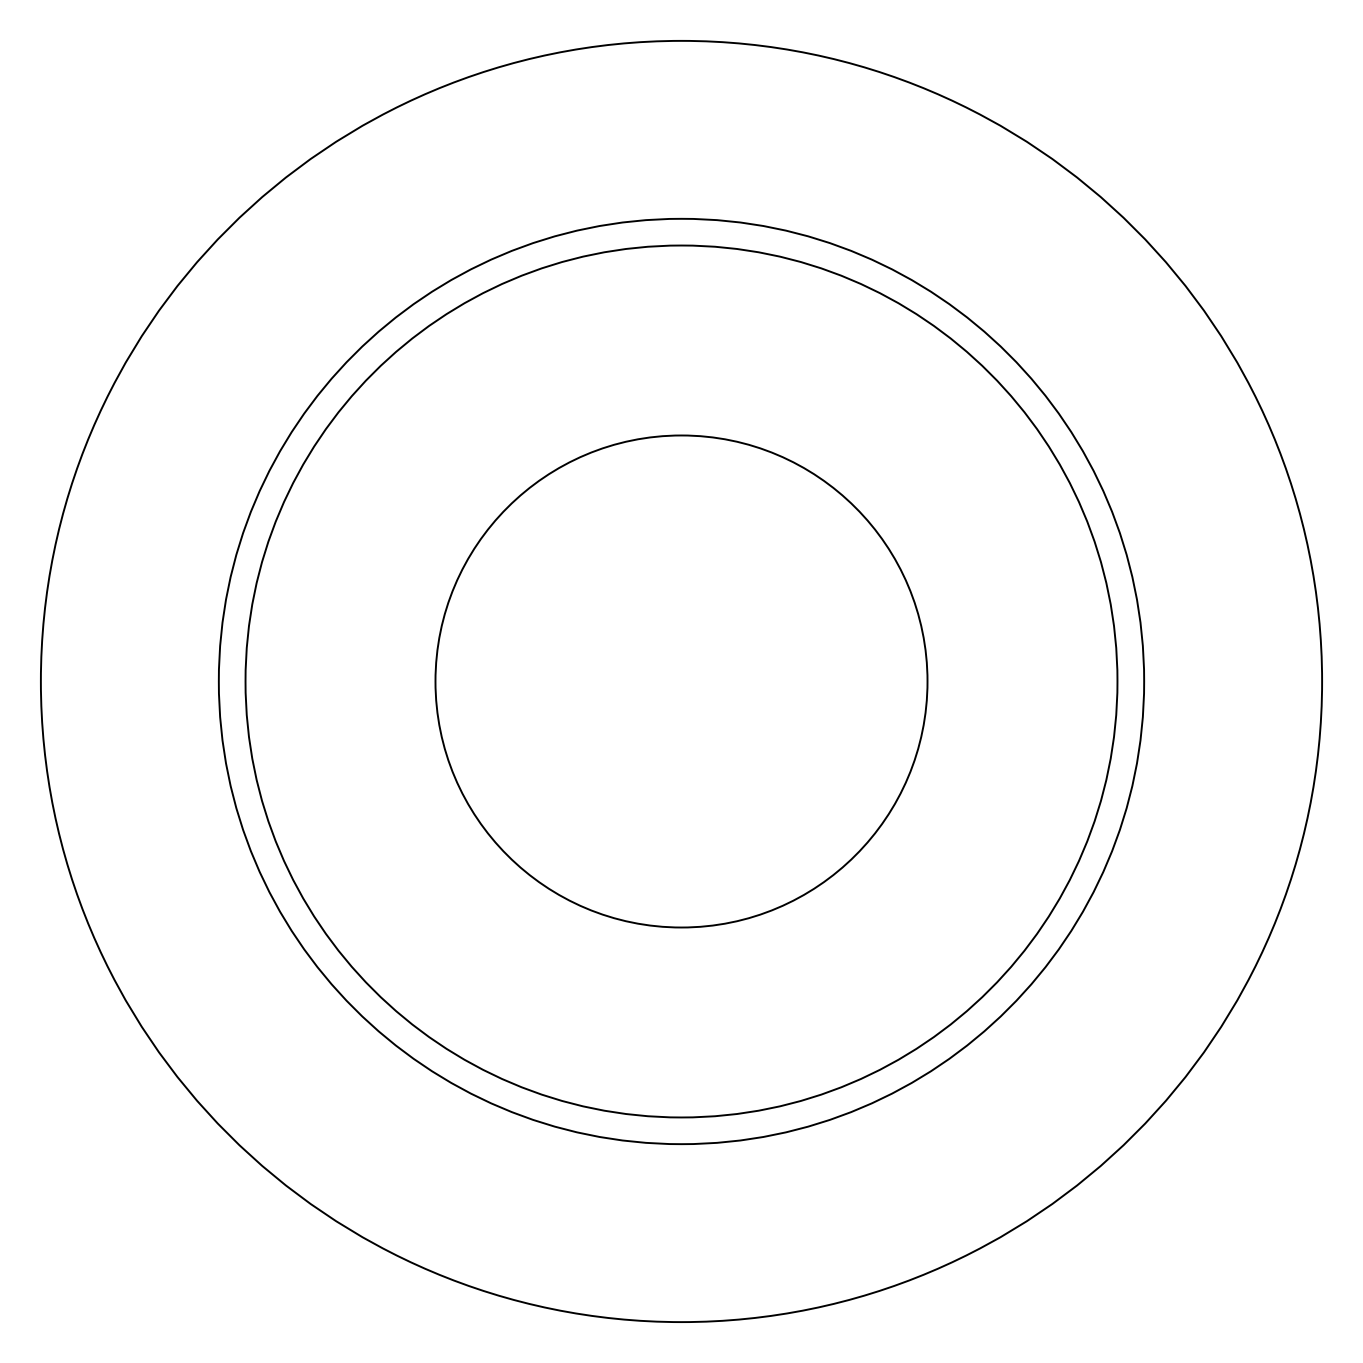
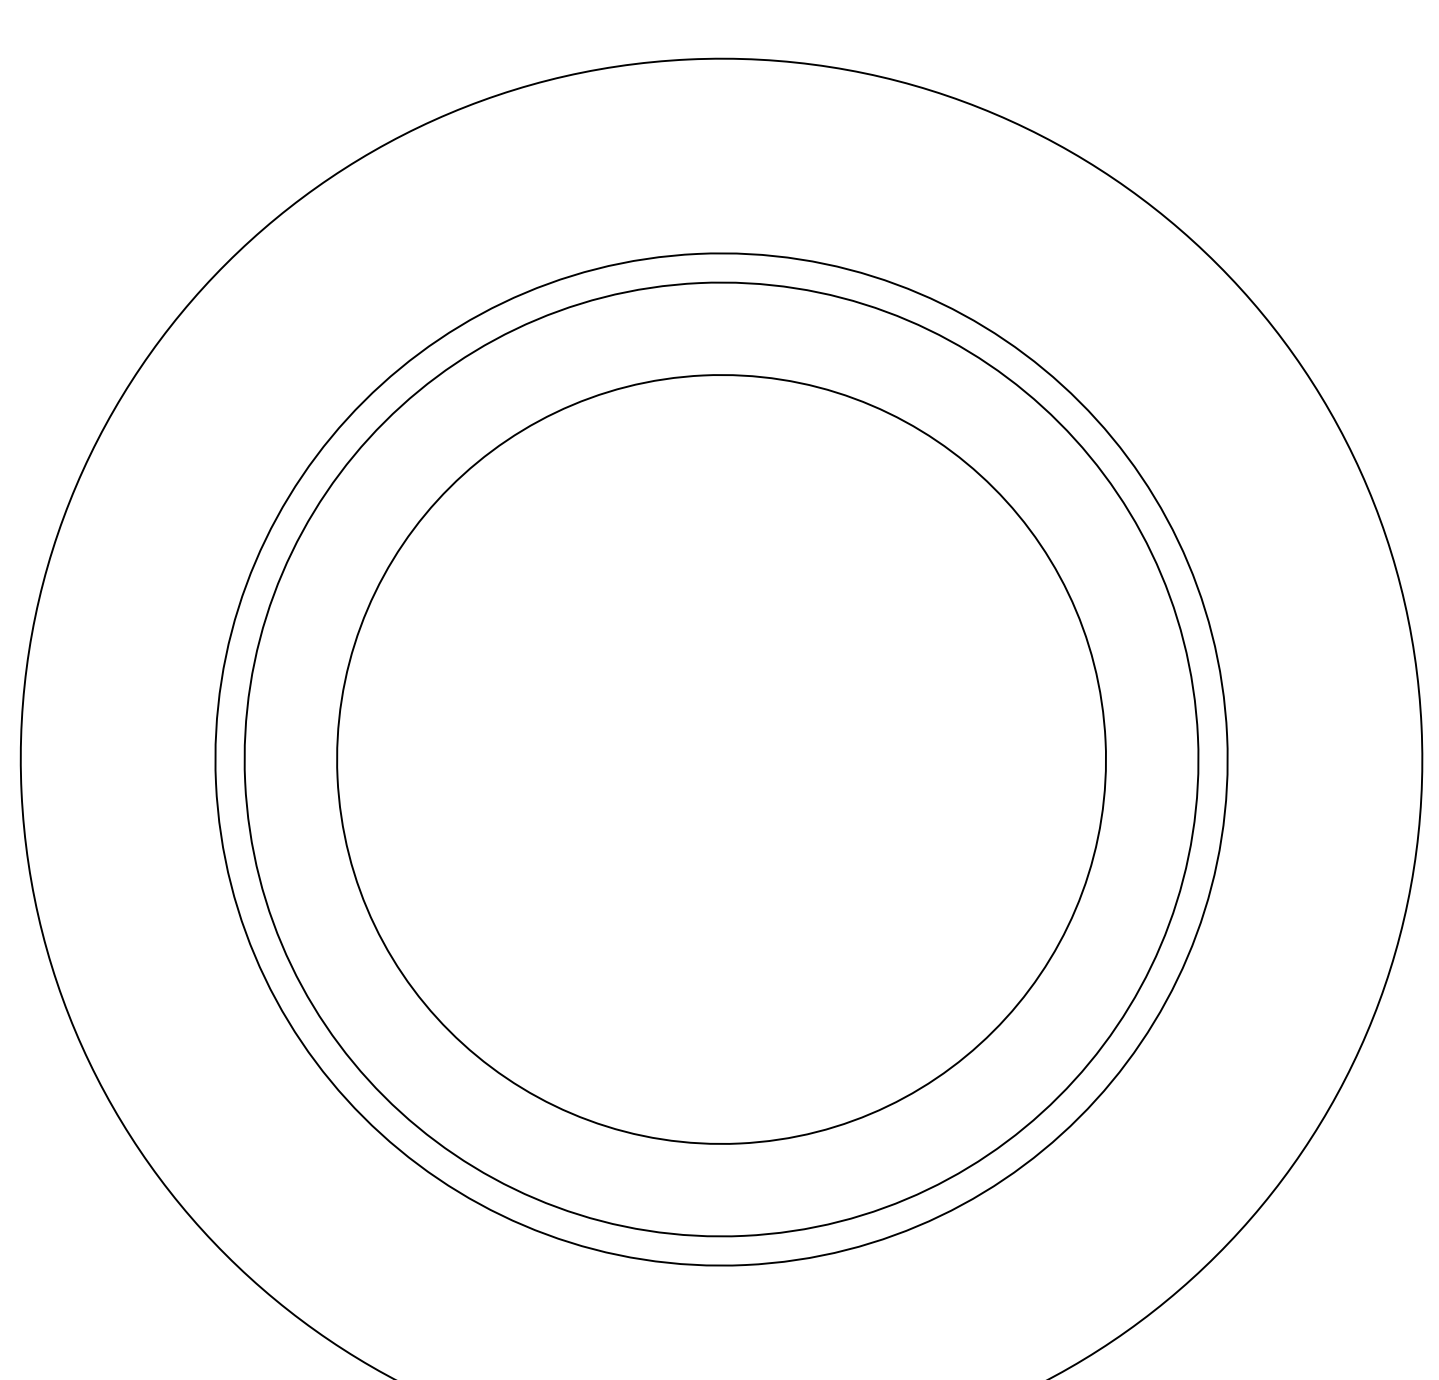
circle: (681, 681) -> (721, 759), size x1.43

